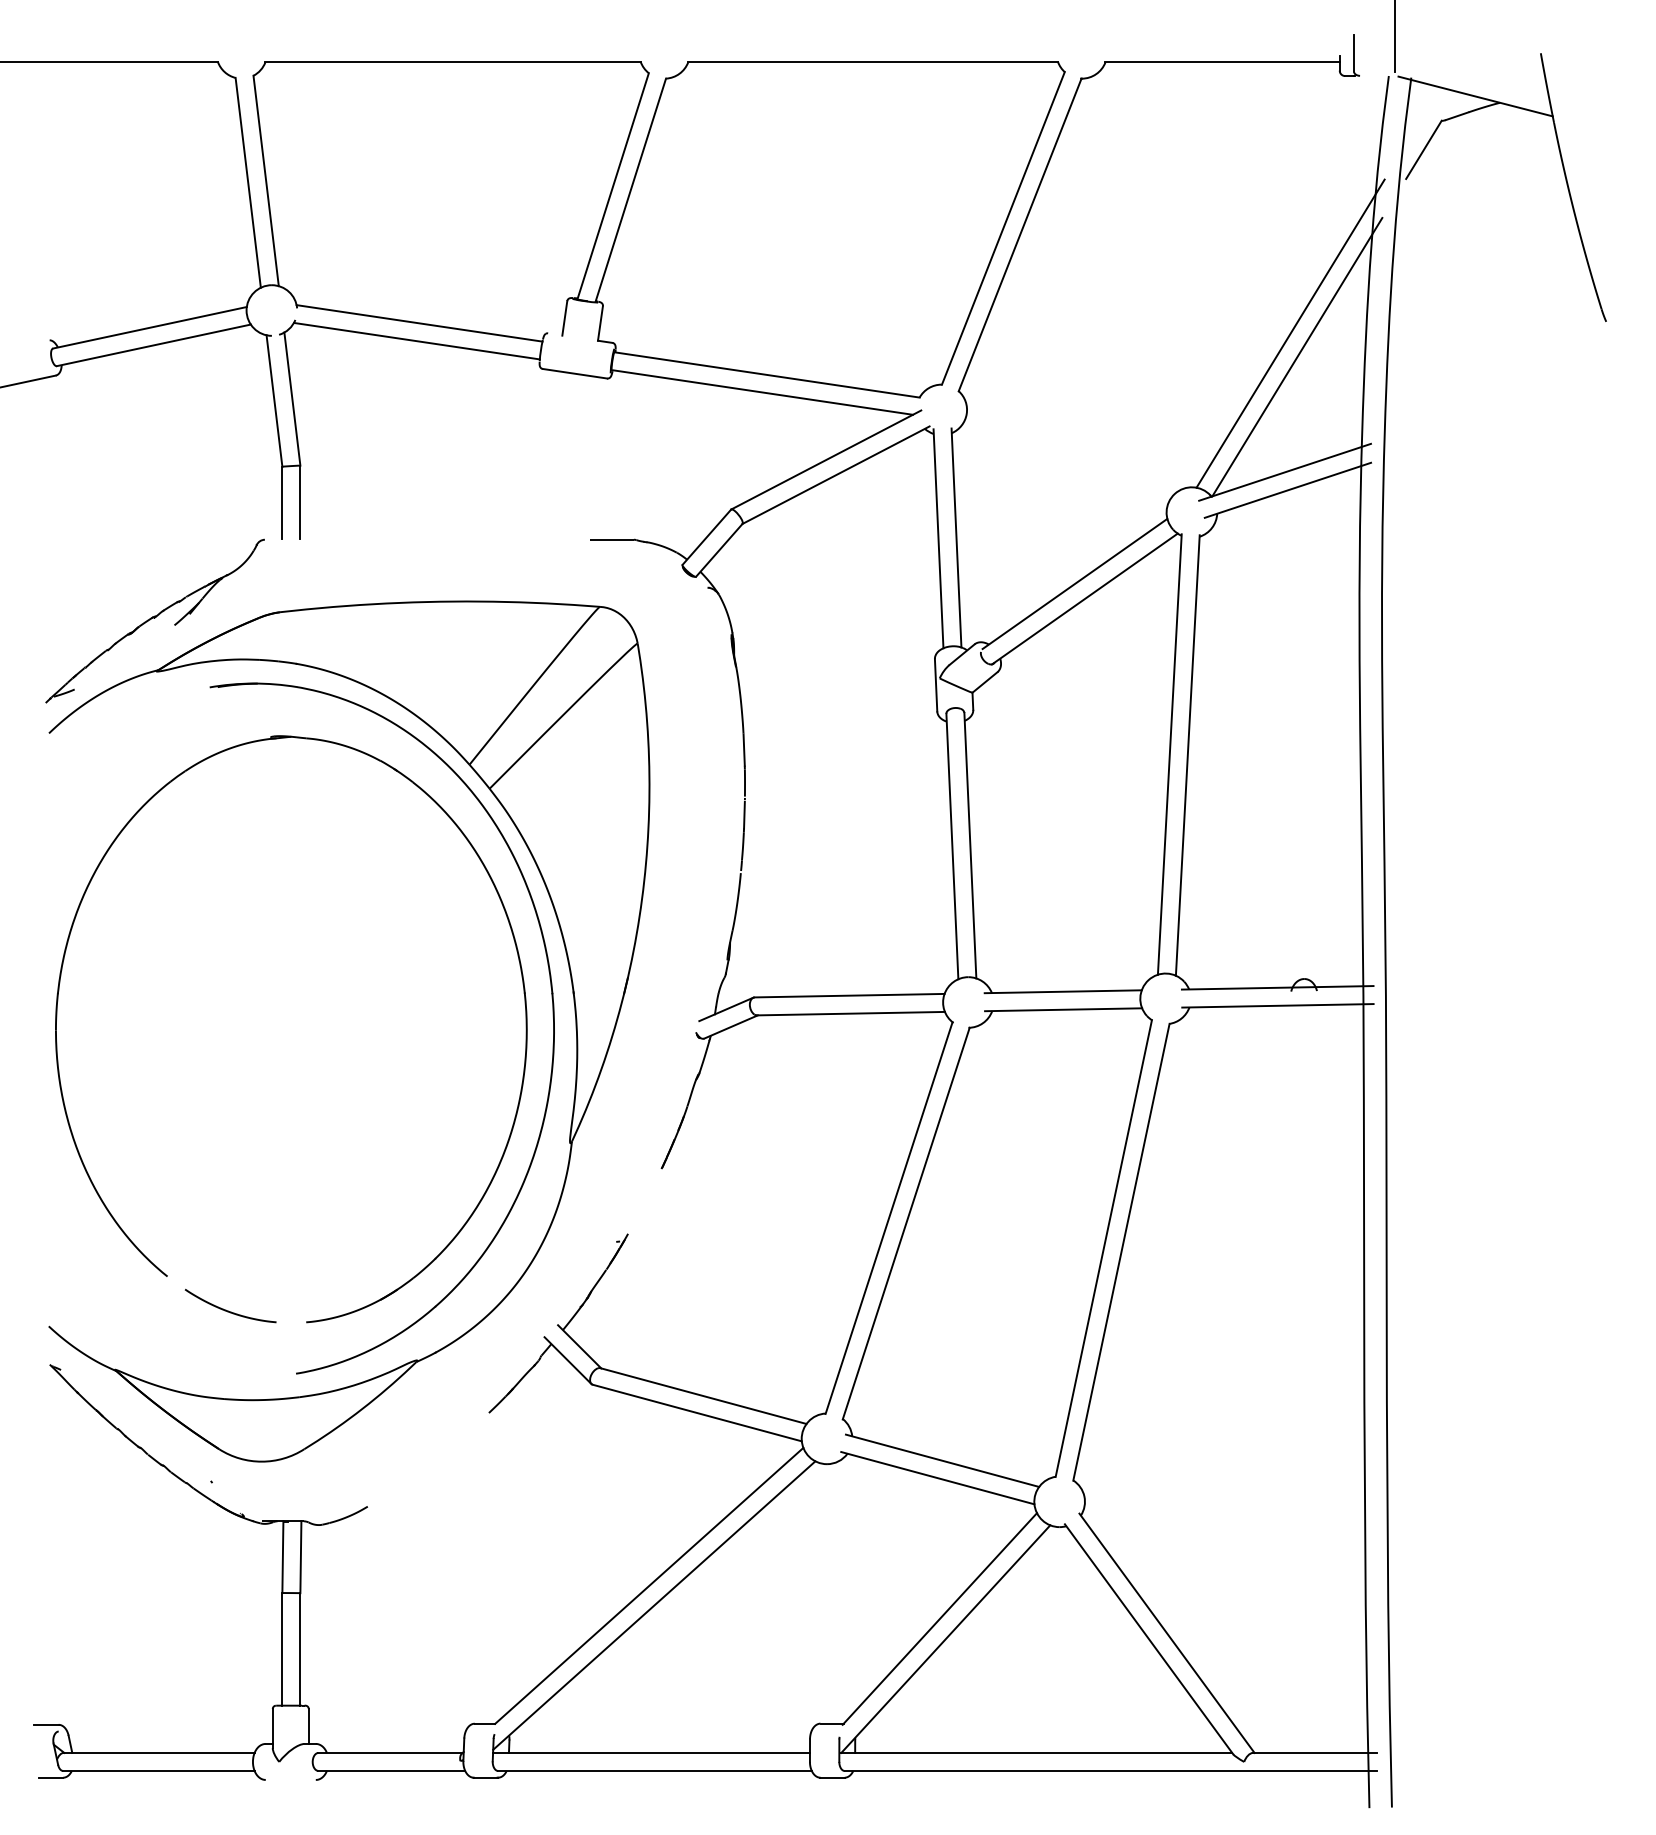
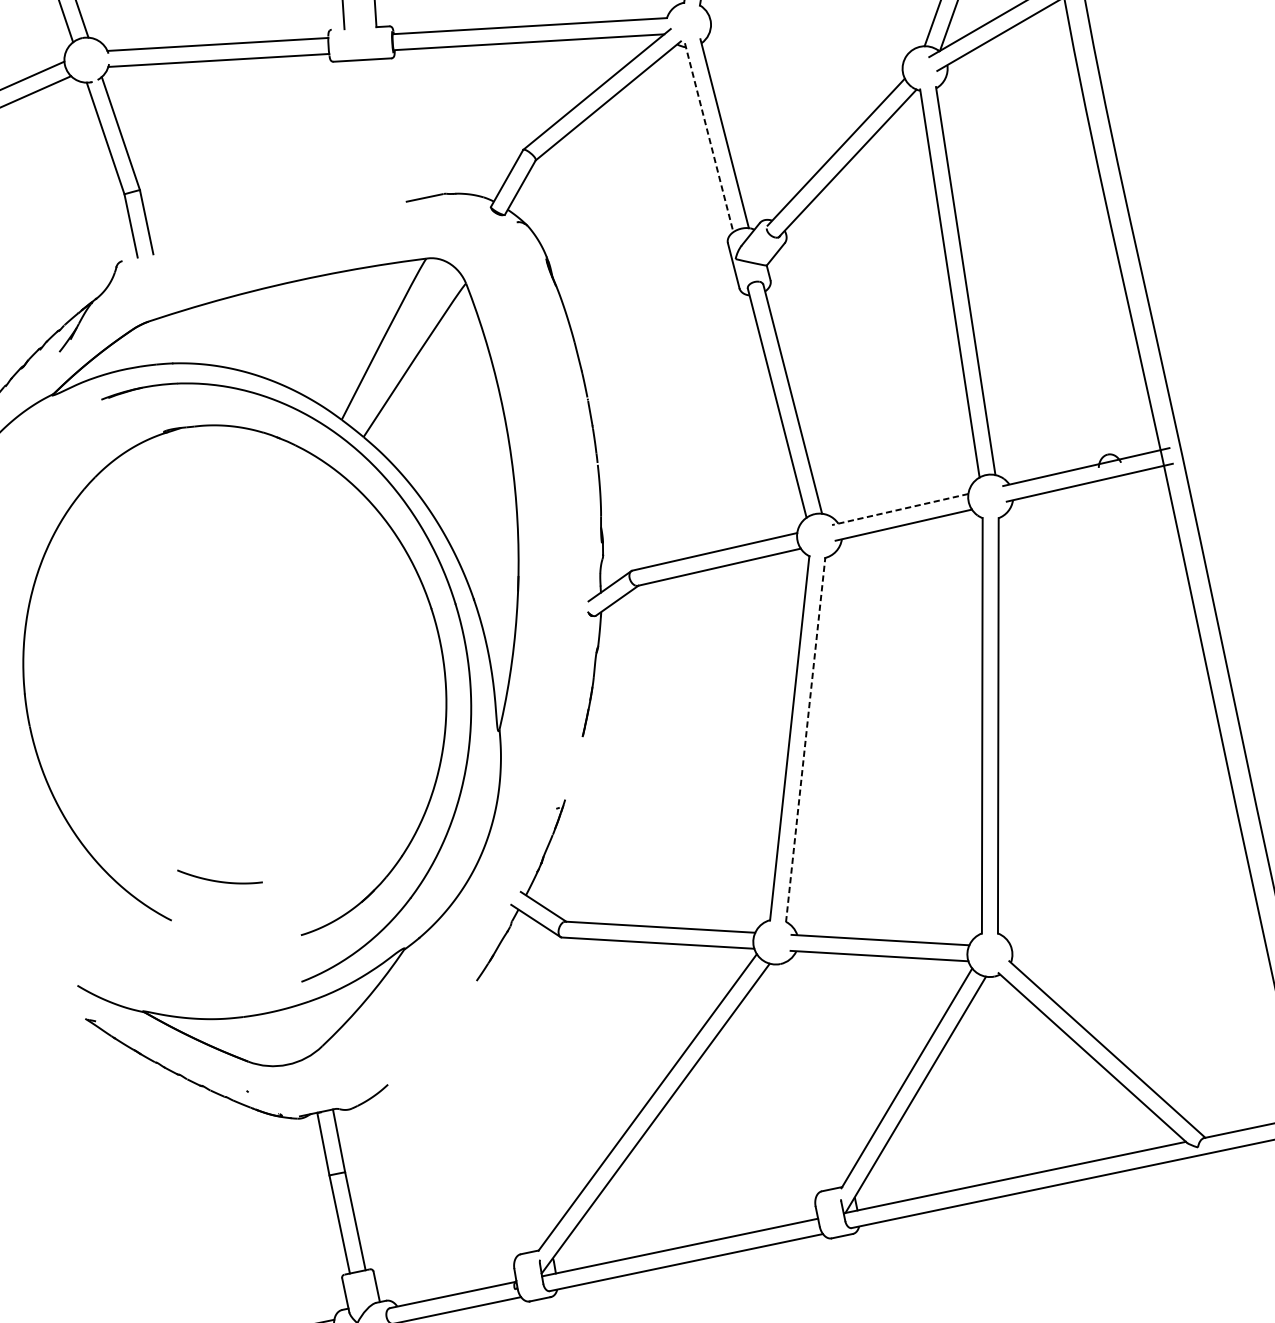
line: (938, 538) -> (709, 137), solid -> dashed
line: (1063, 991) -> (900, 509), solid -> dashed
line: (906, 1223) -> (805, 739), solid -> dashed
curve: (228, 1310) -> (218, 880), moved

